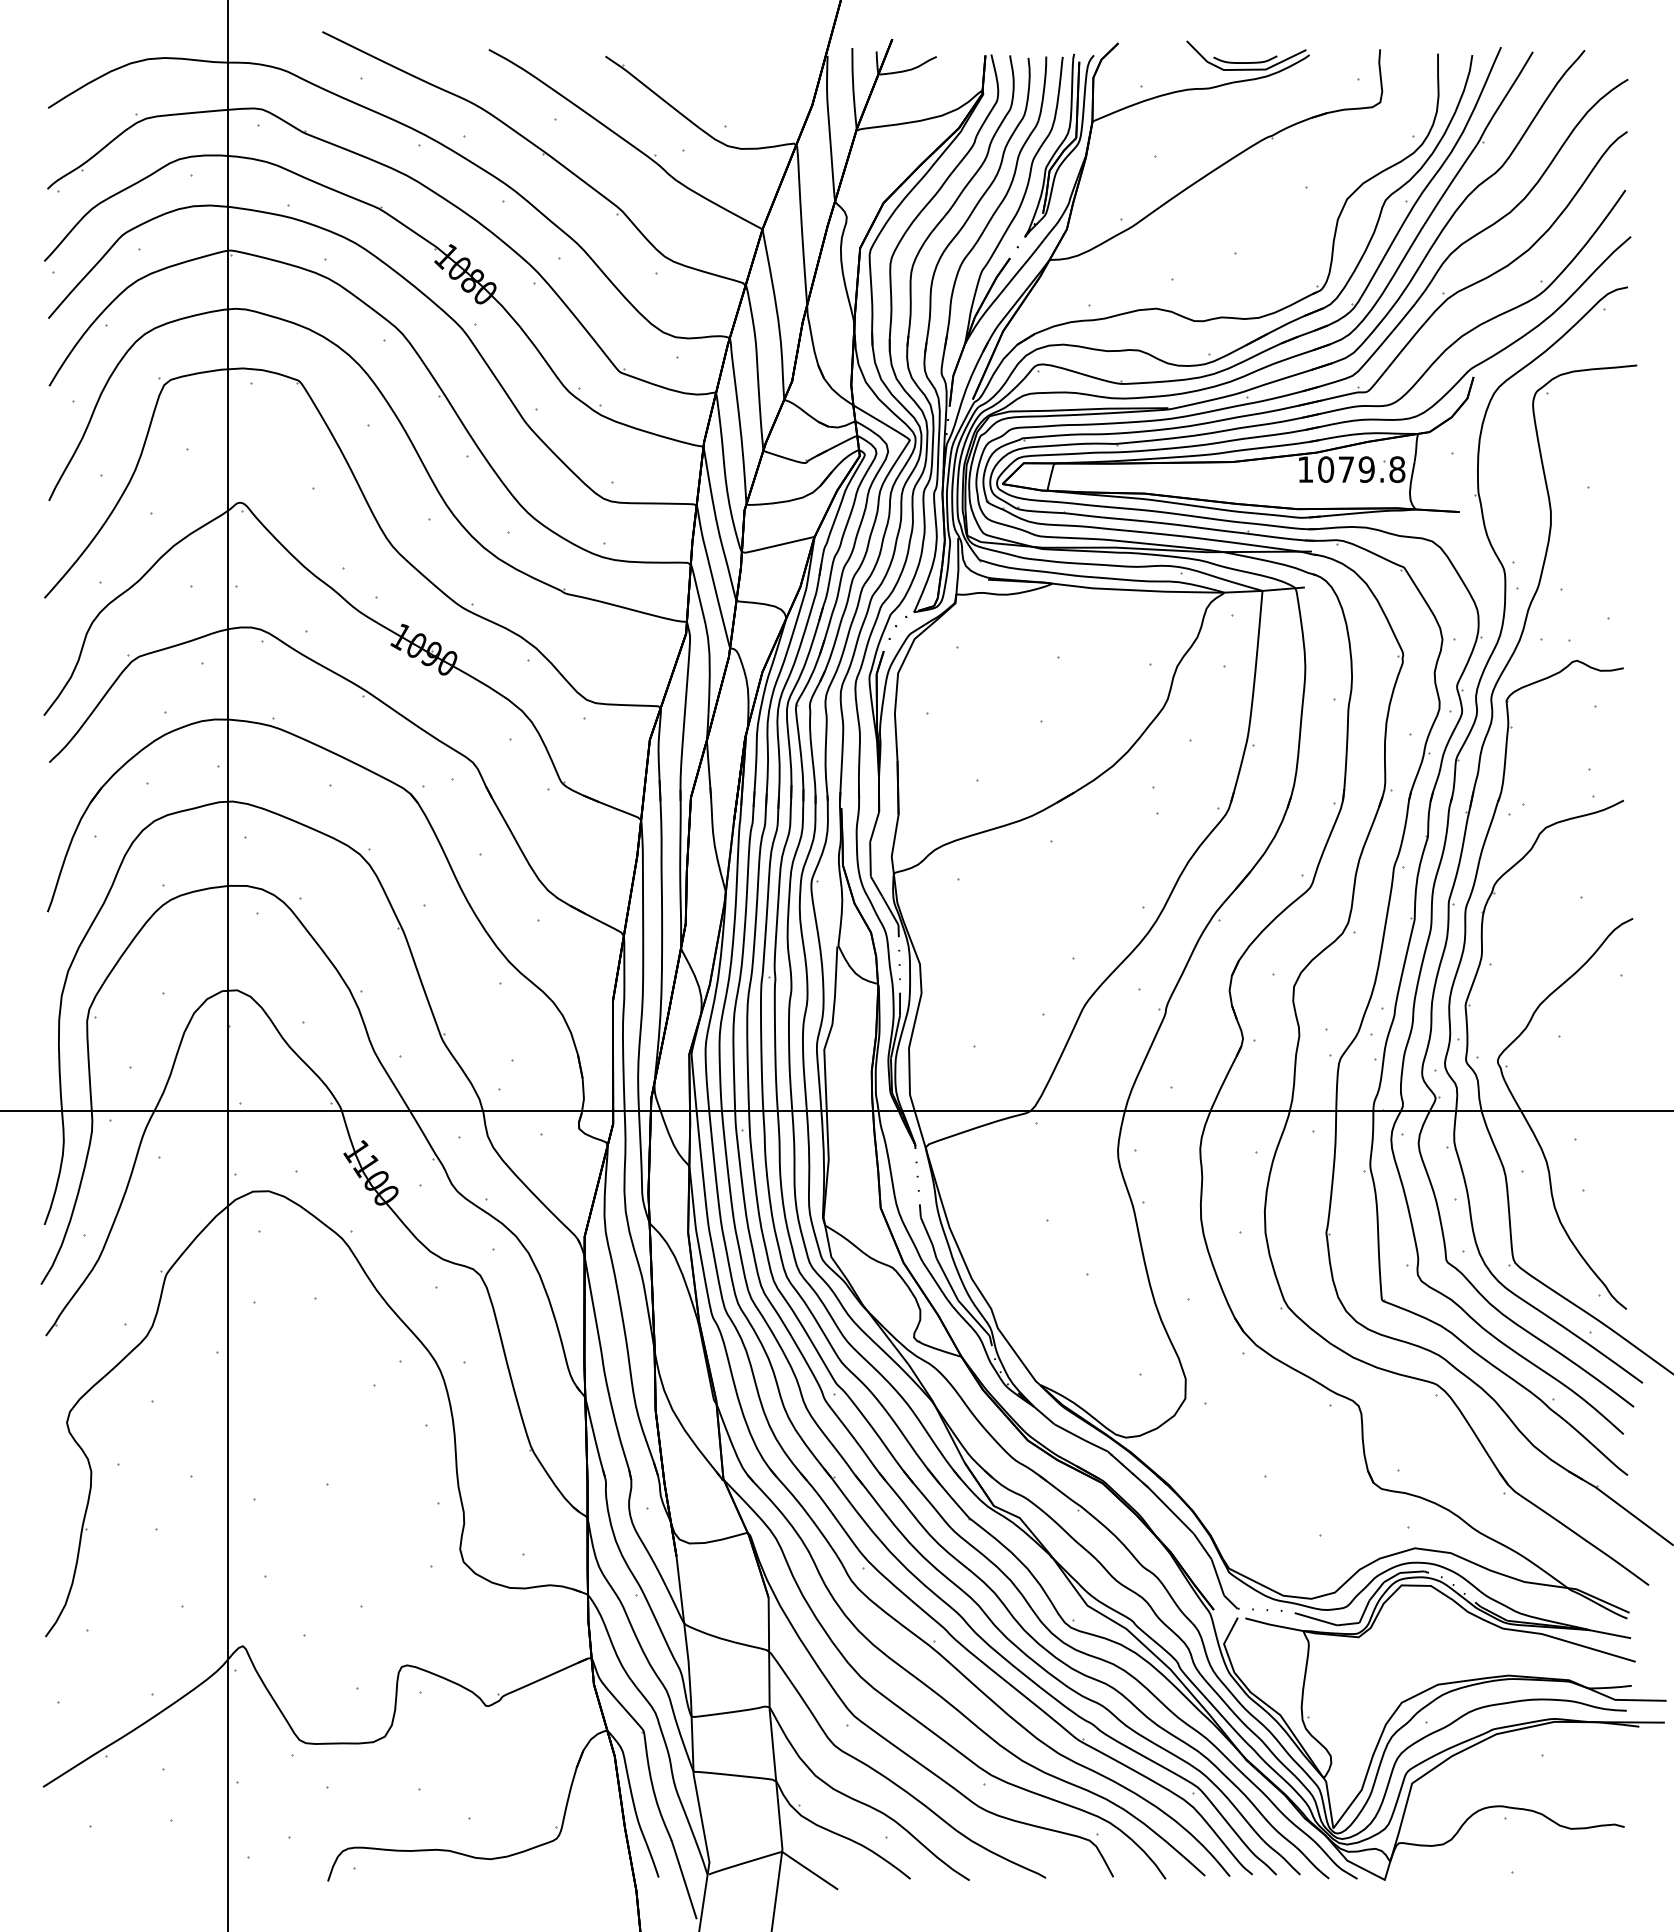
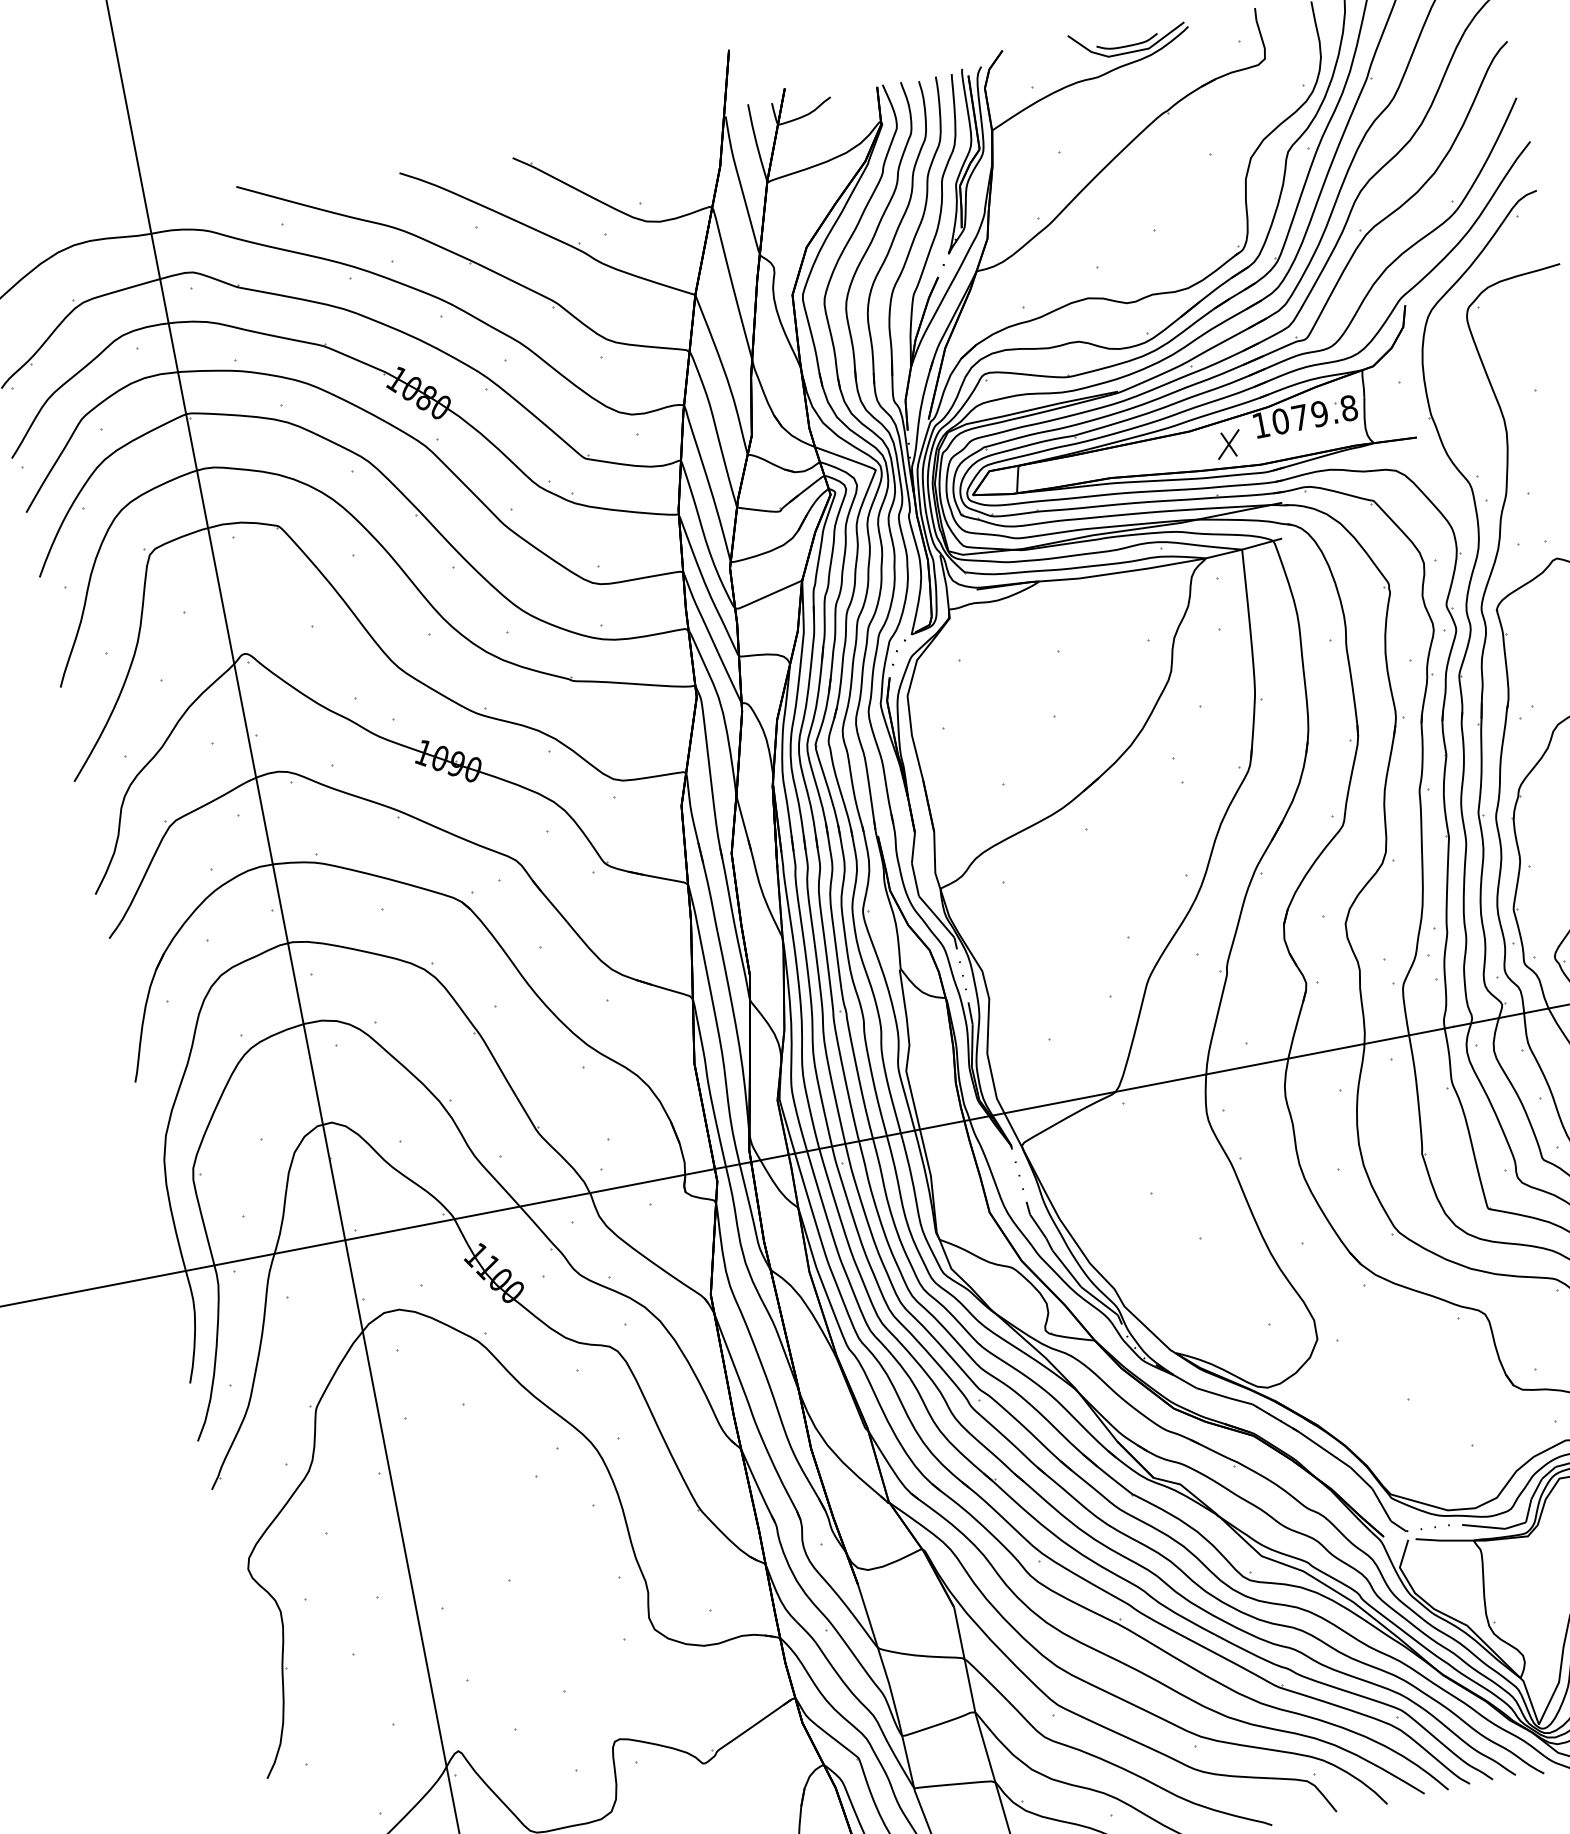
part: (1269, 482) -> (1228, 444), added

